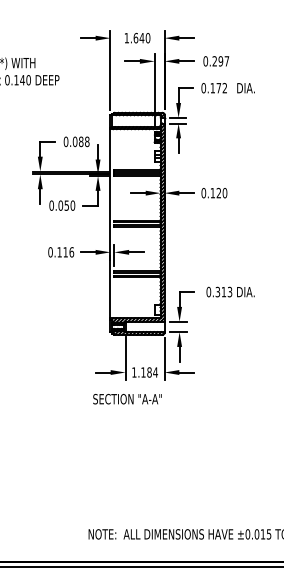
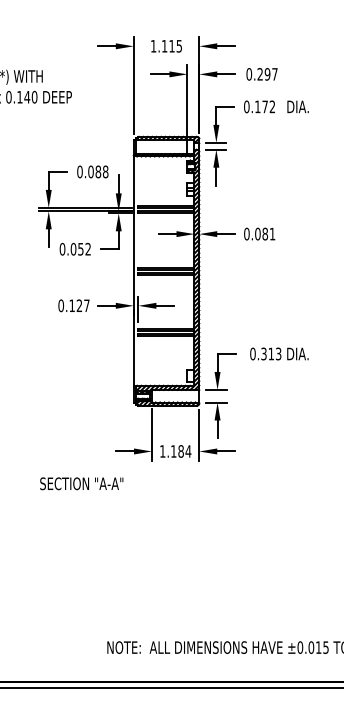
text: (141, 37) -> (171, 45), 1.640 -> 1.115
text: (218, 193) -> (264, 234), 0.120 -> 0.081
text: (72, 205) -> (87, 249), 0.050 -> 0.052
text: (68, 252) -> (82, 306), 0.116 -> 0.127
text: (127, 399) -> (81, 484), moved

